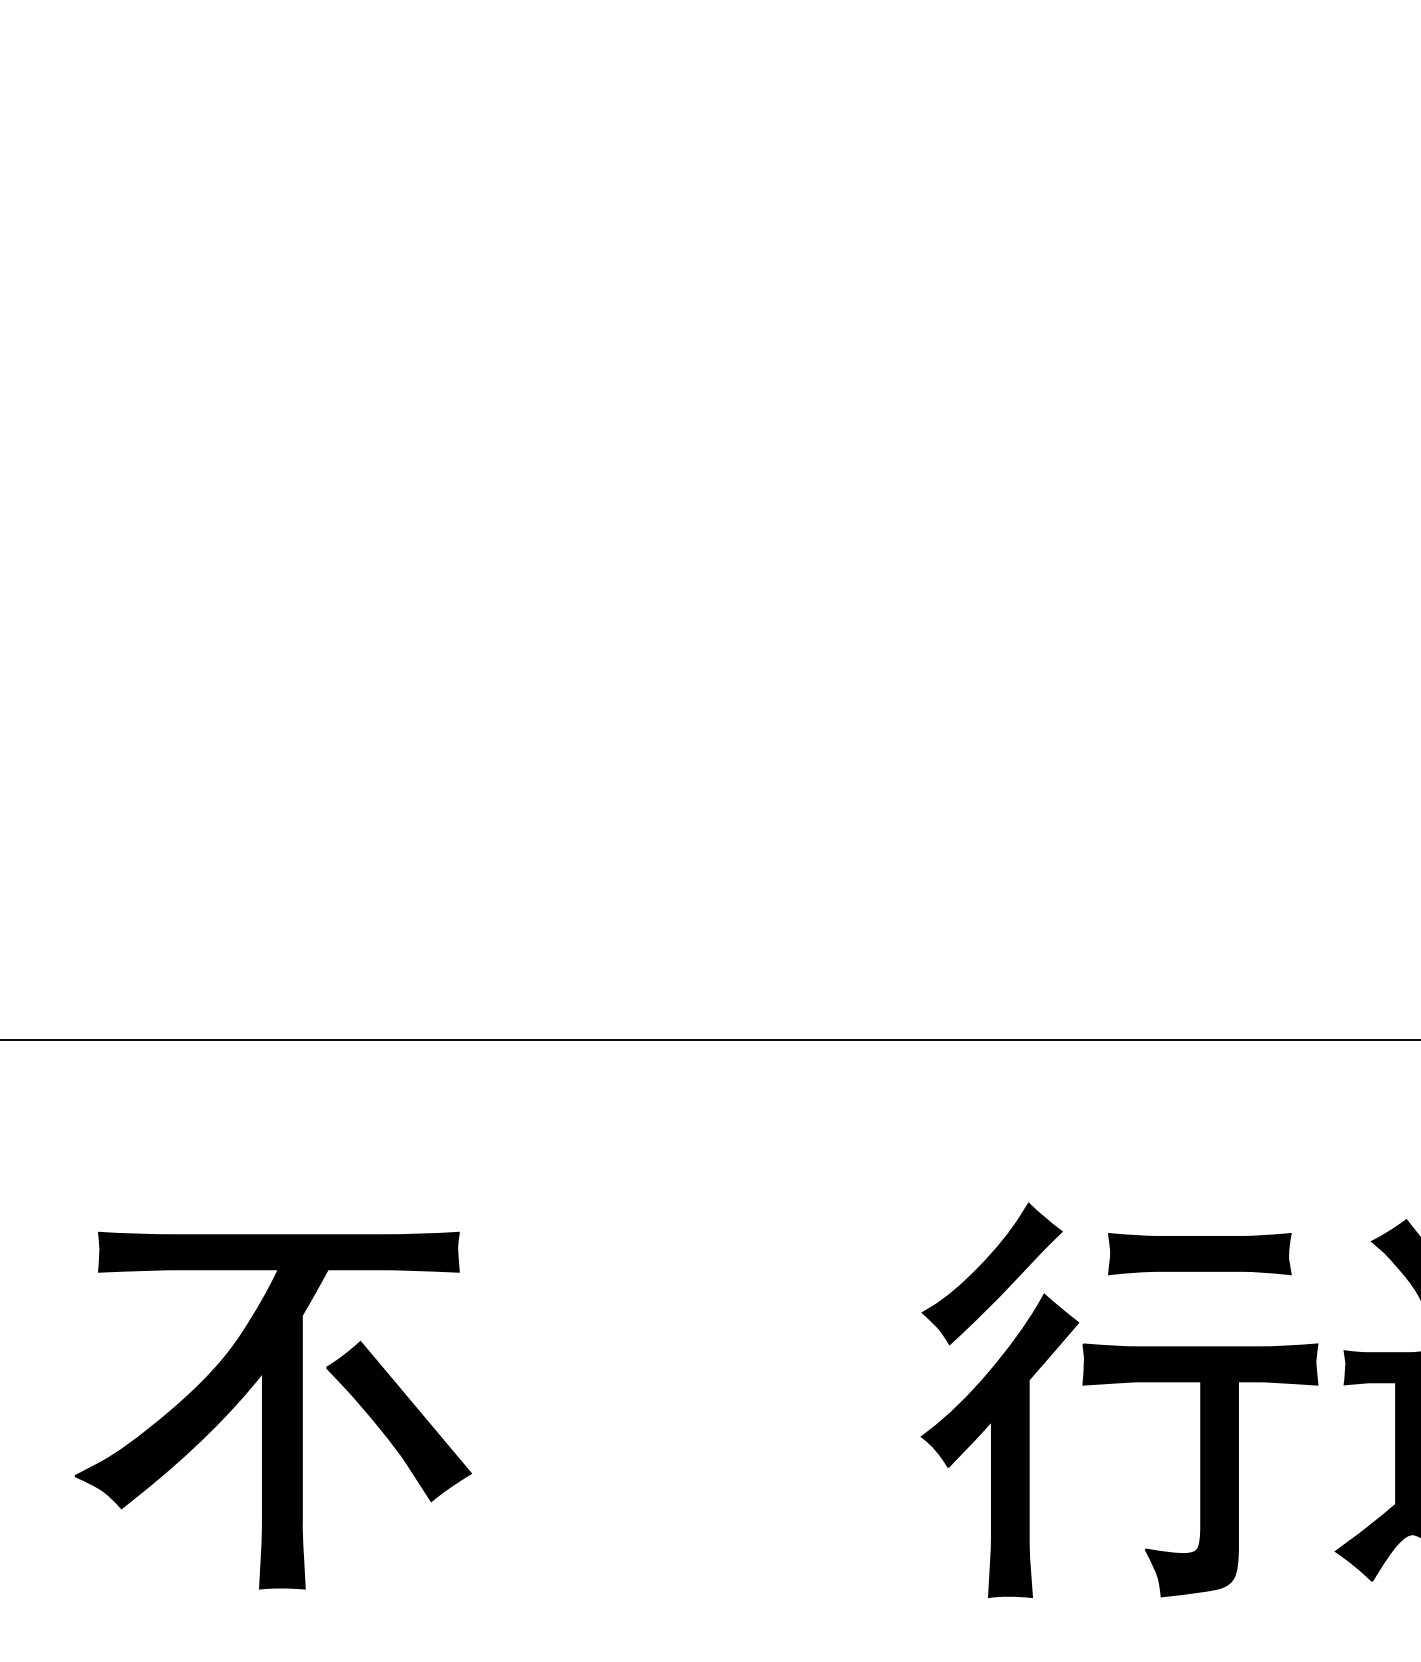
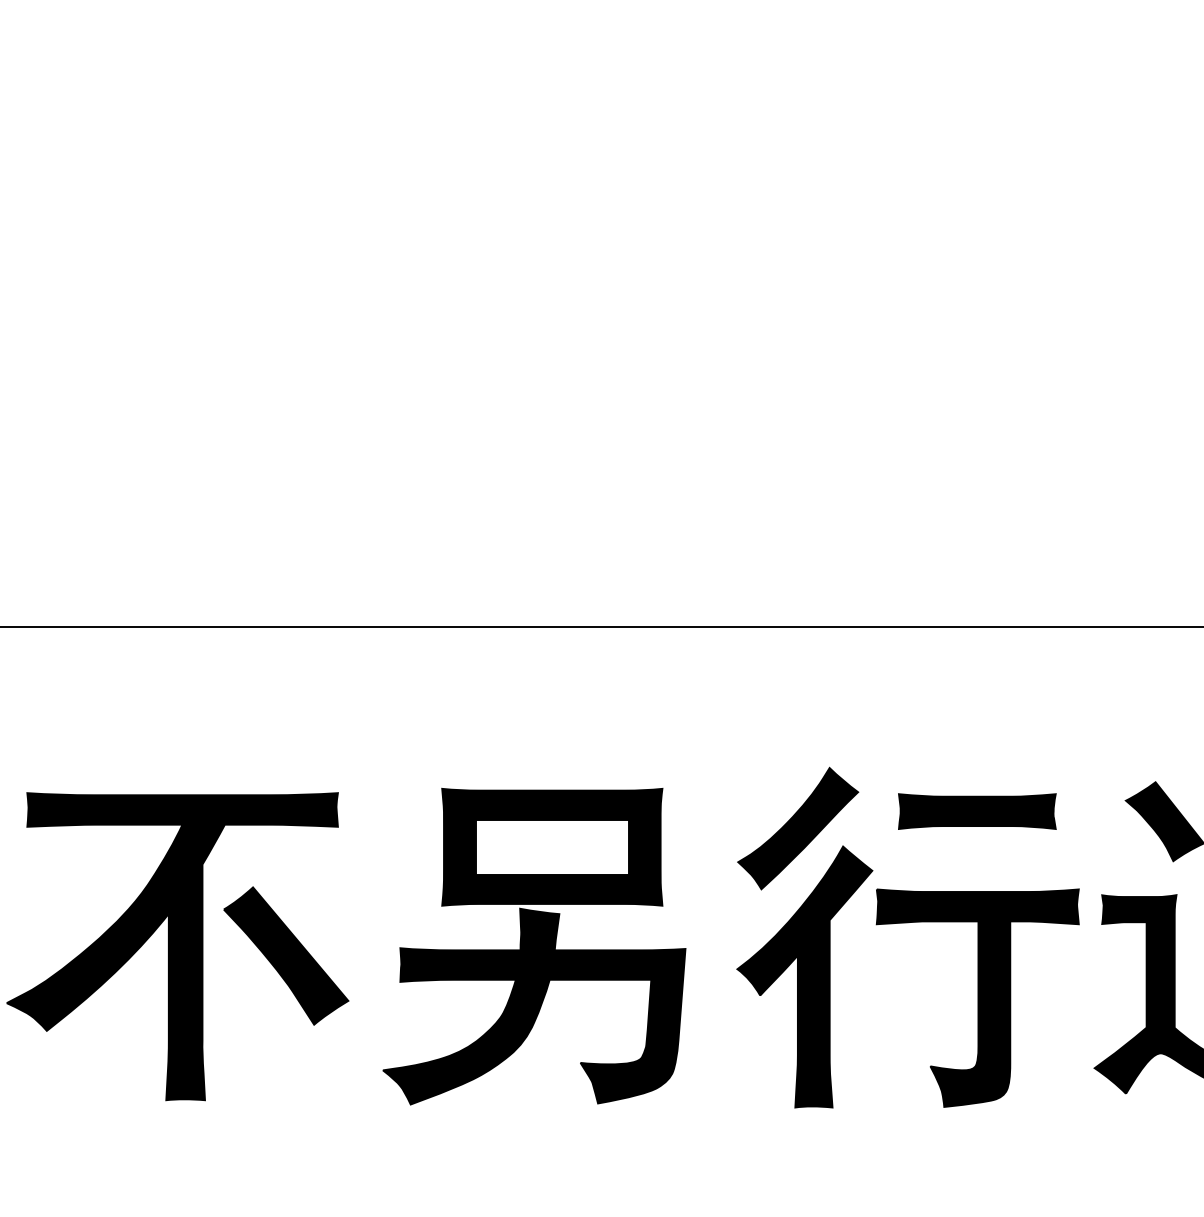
part: (686, 1410) -> (534, 946), added

